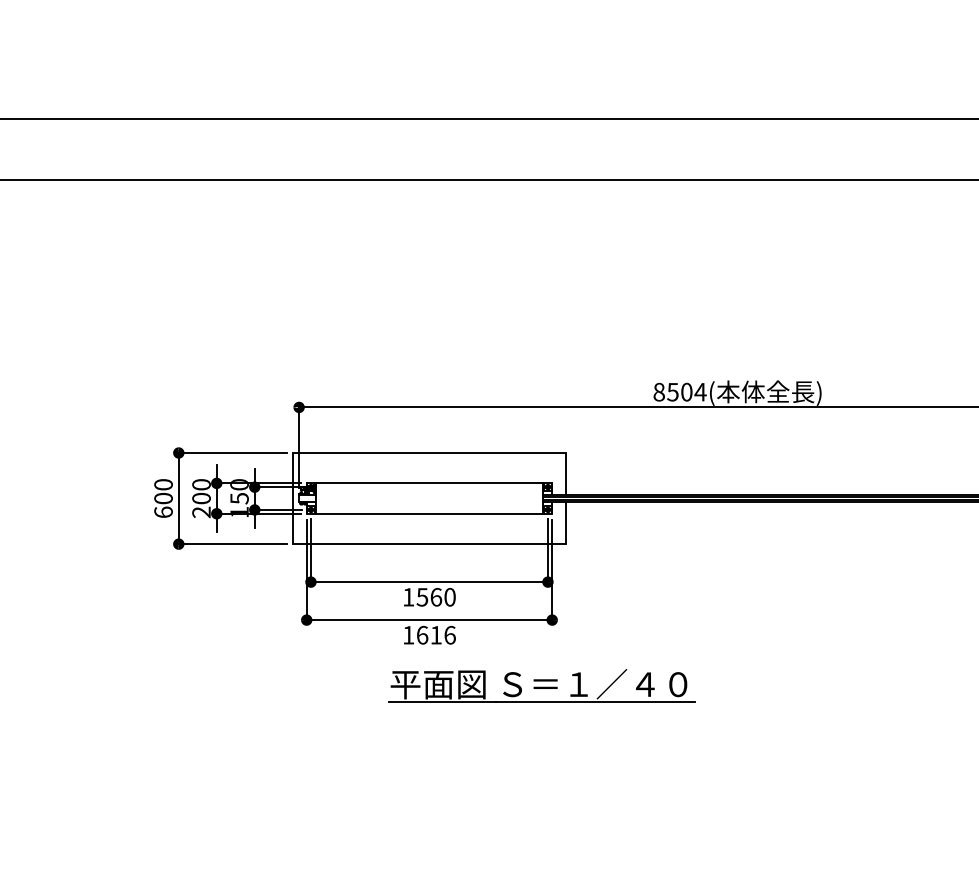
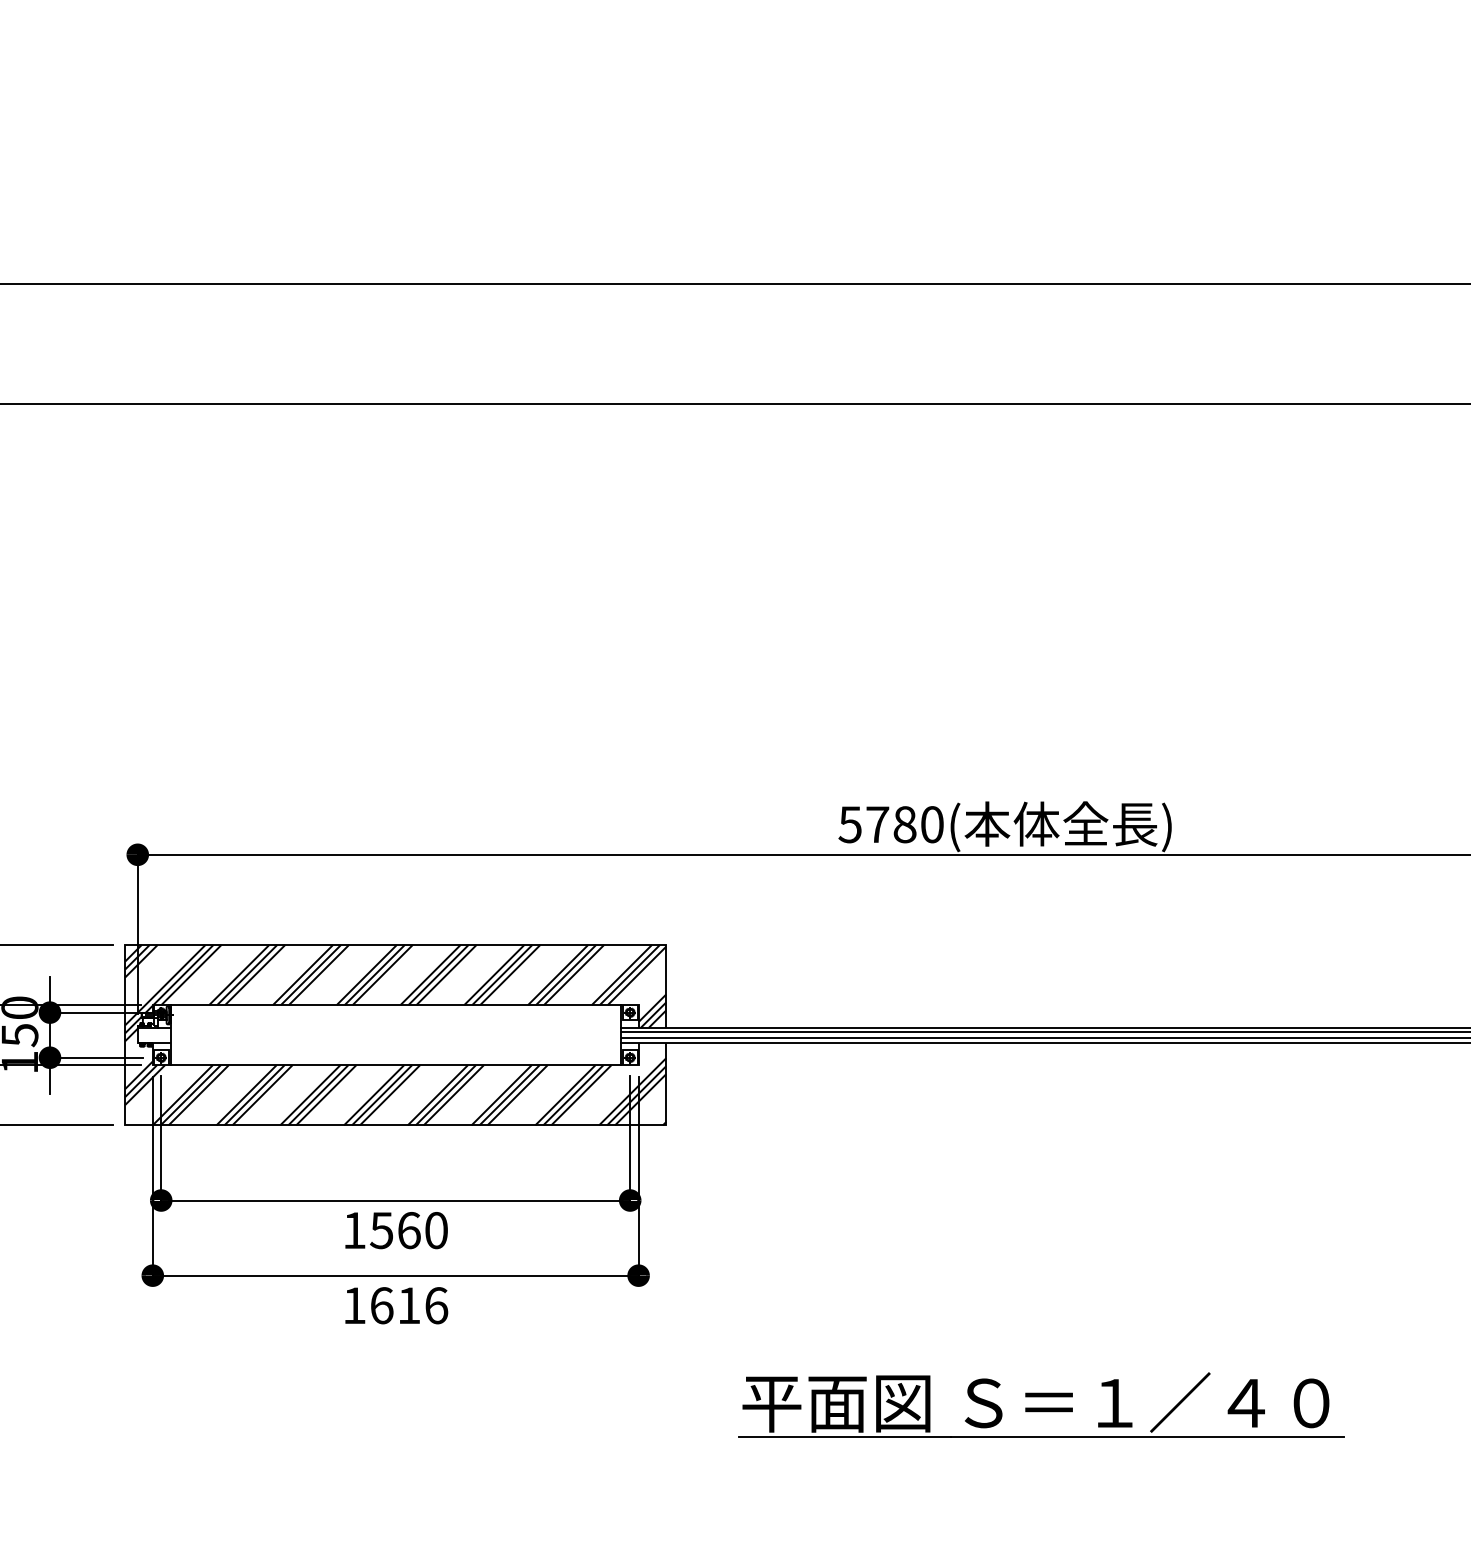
text: (679, 391) -> (890, 823), 8504( -> 5780(
hatch: (429, 498) -> (395, 1035), added
part: (541, 685) -> (1040, 1405), moved

